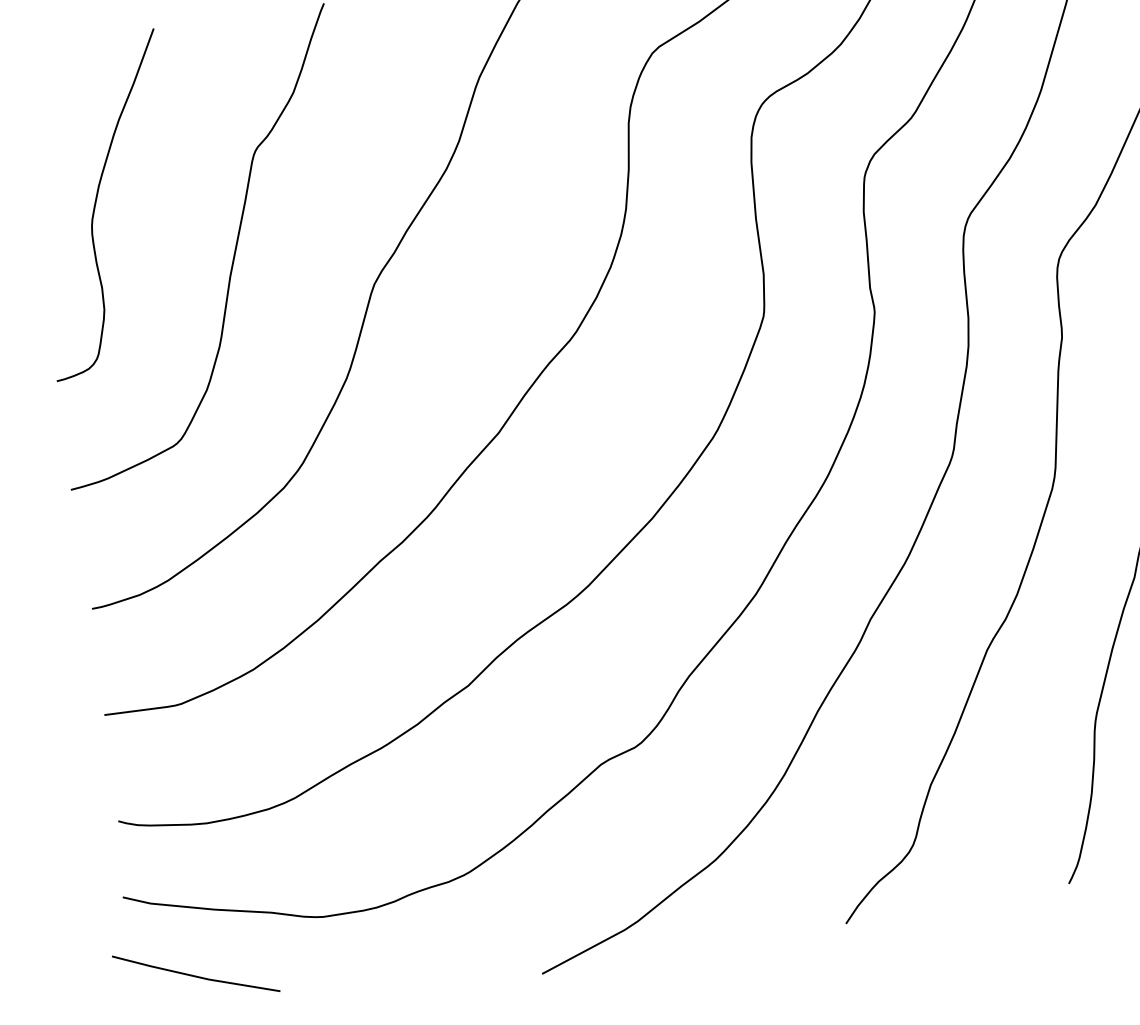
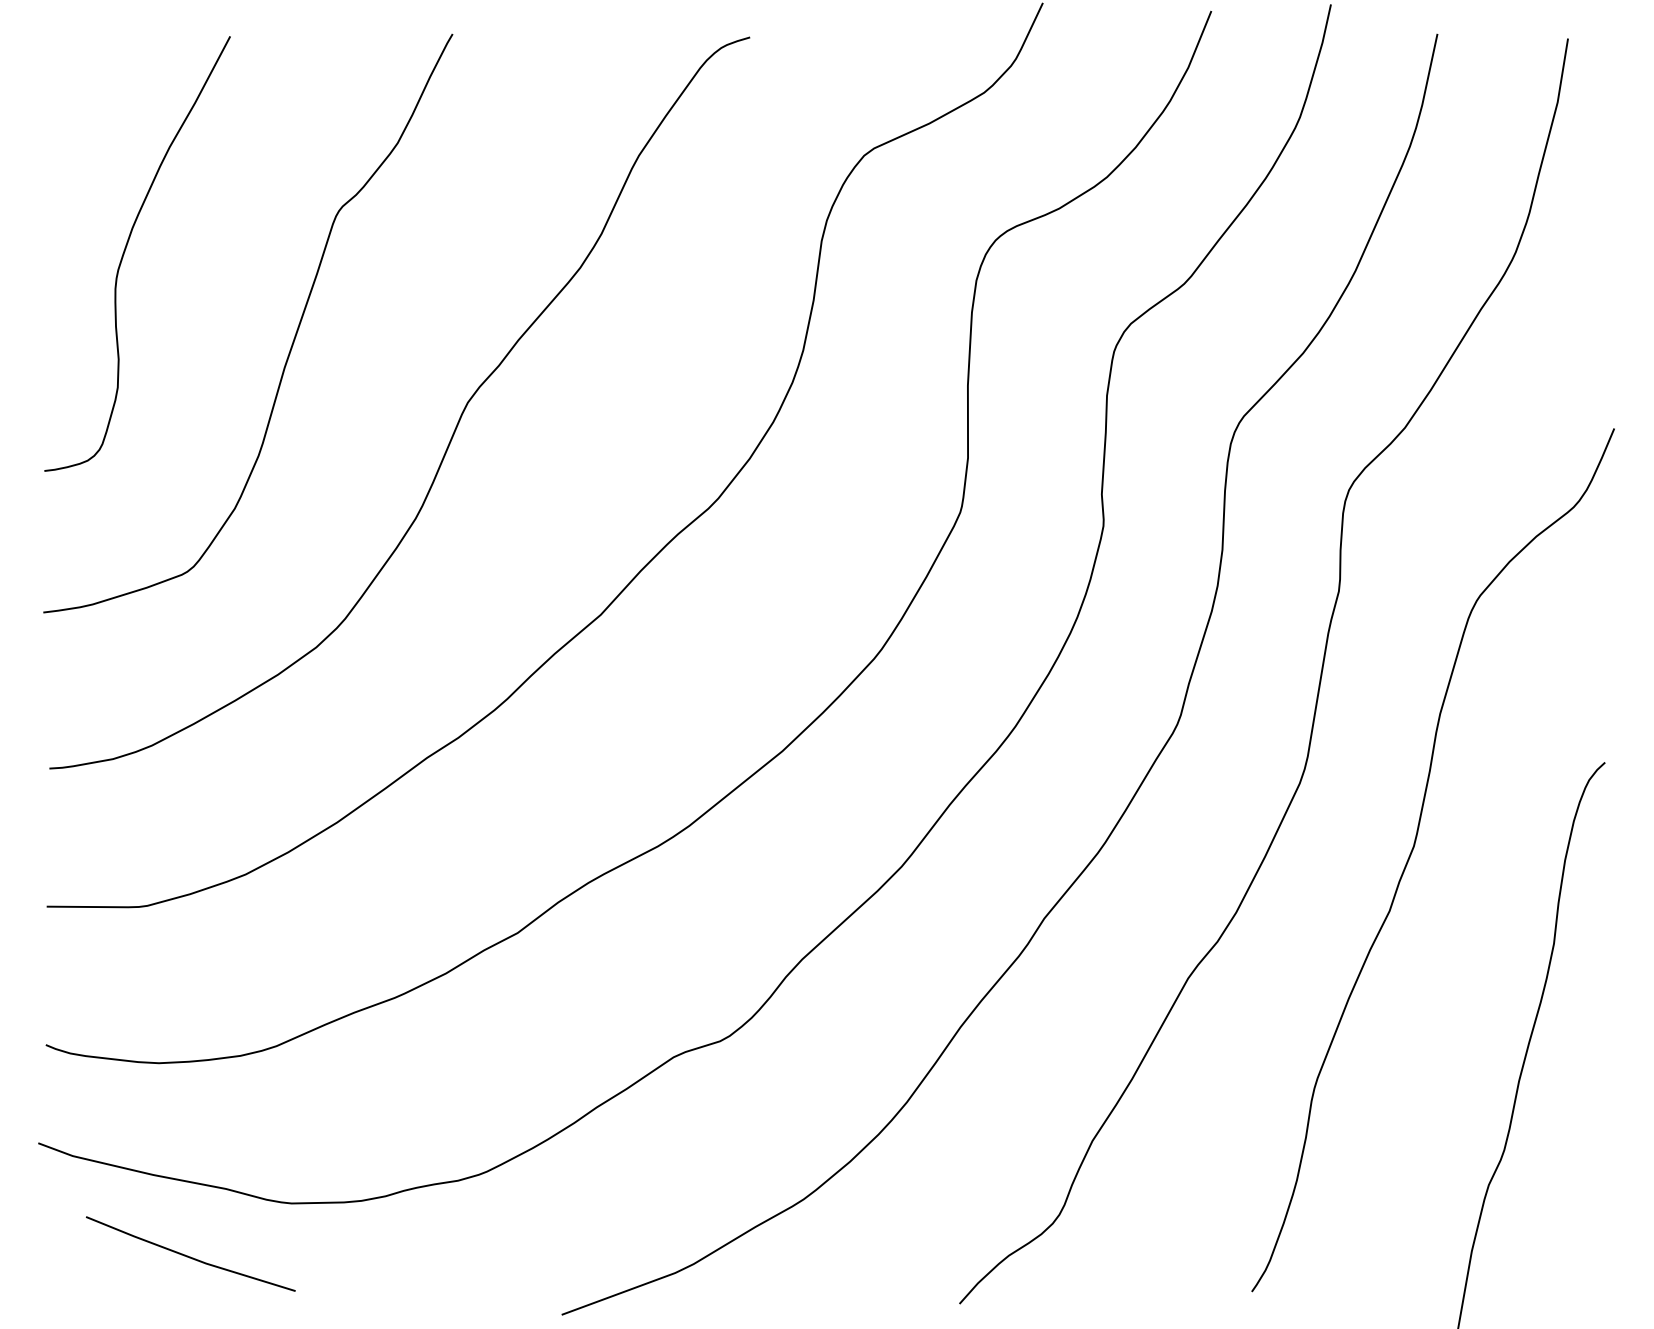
line: (194, 975) -> (188, 1255), moved

